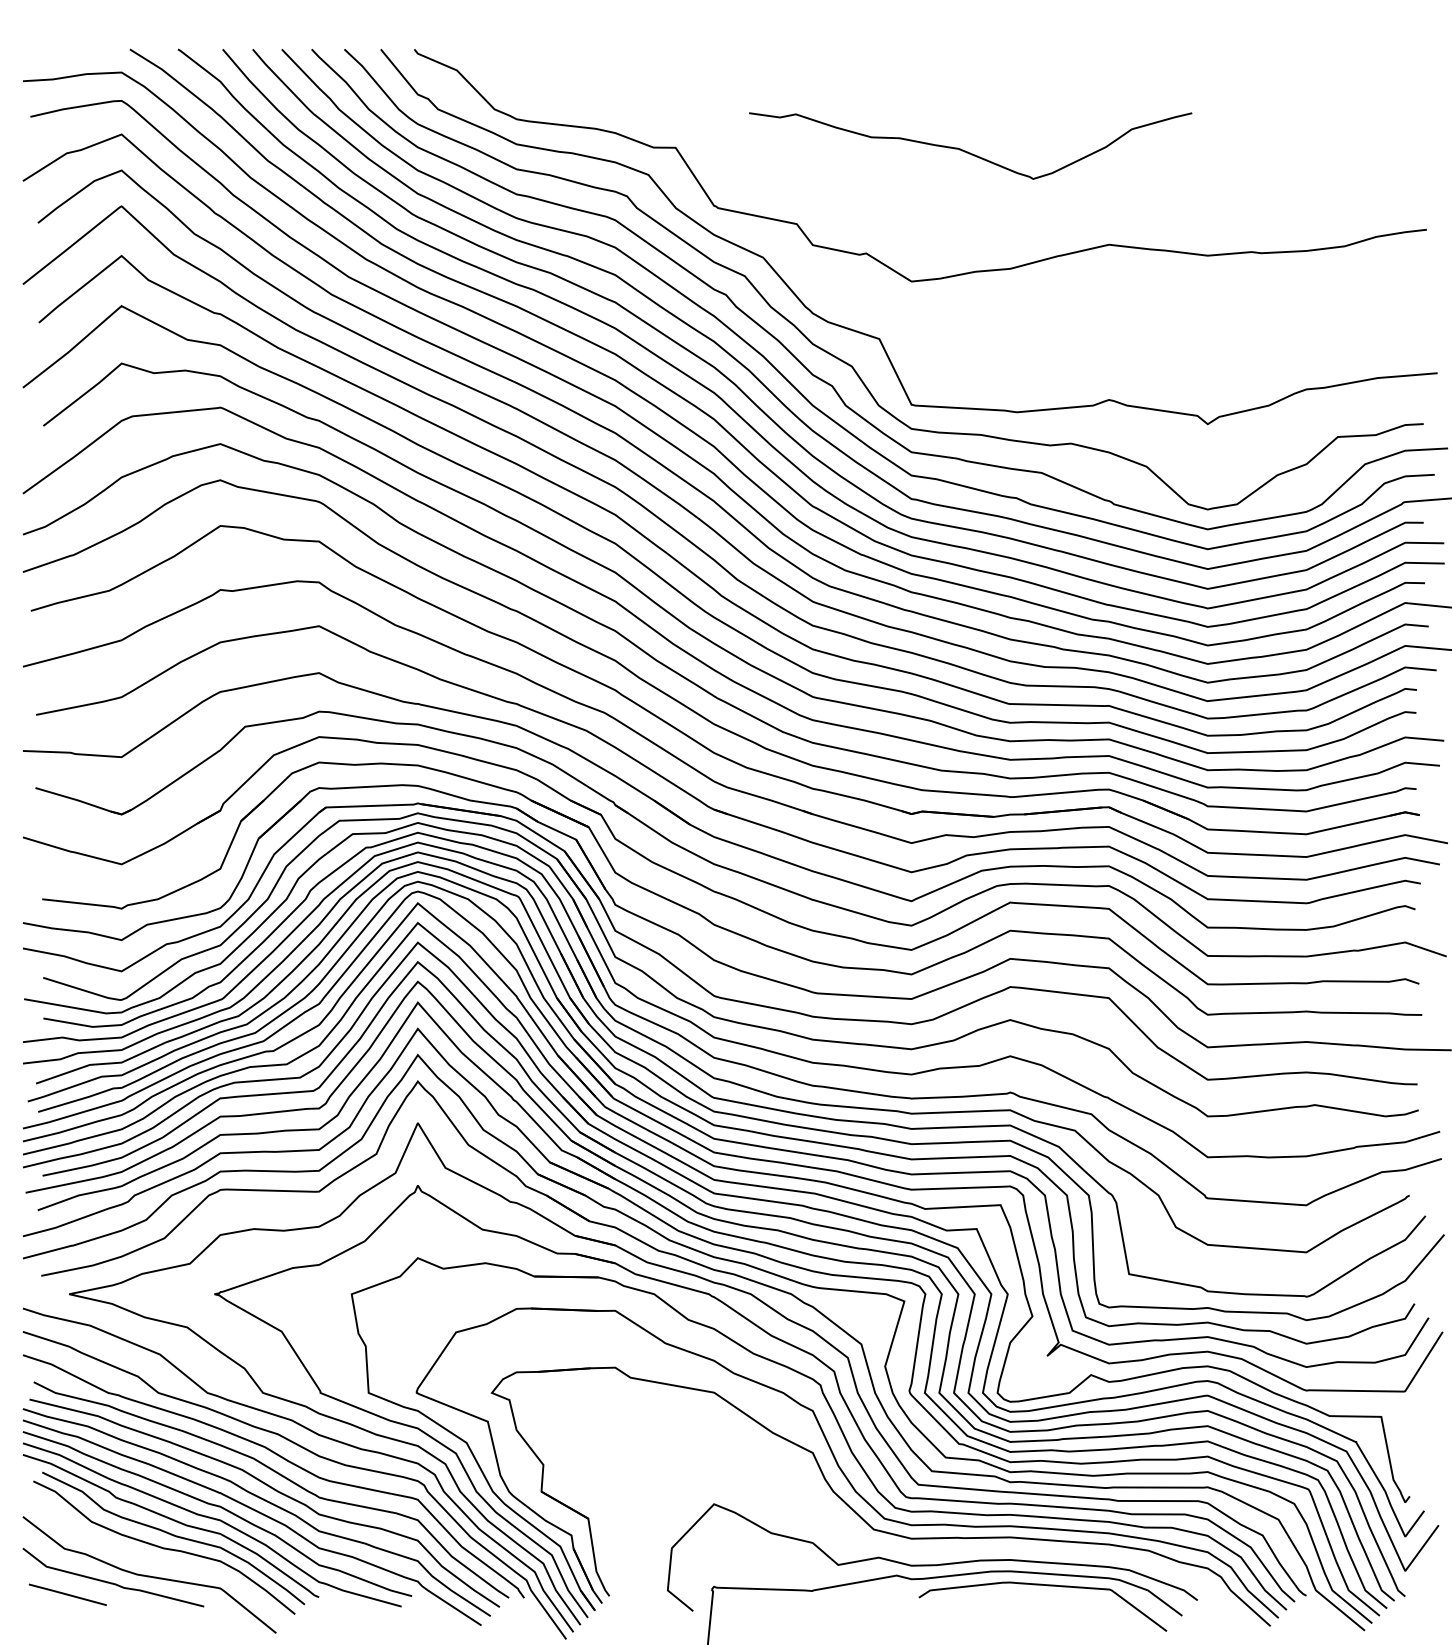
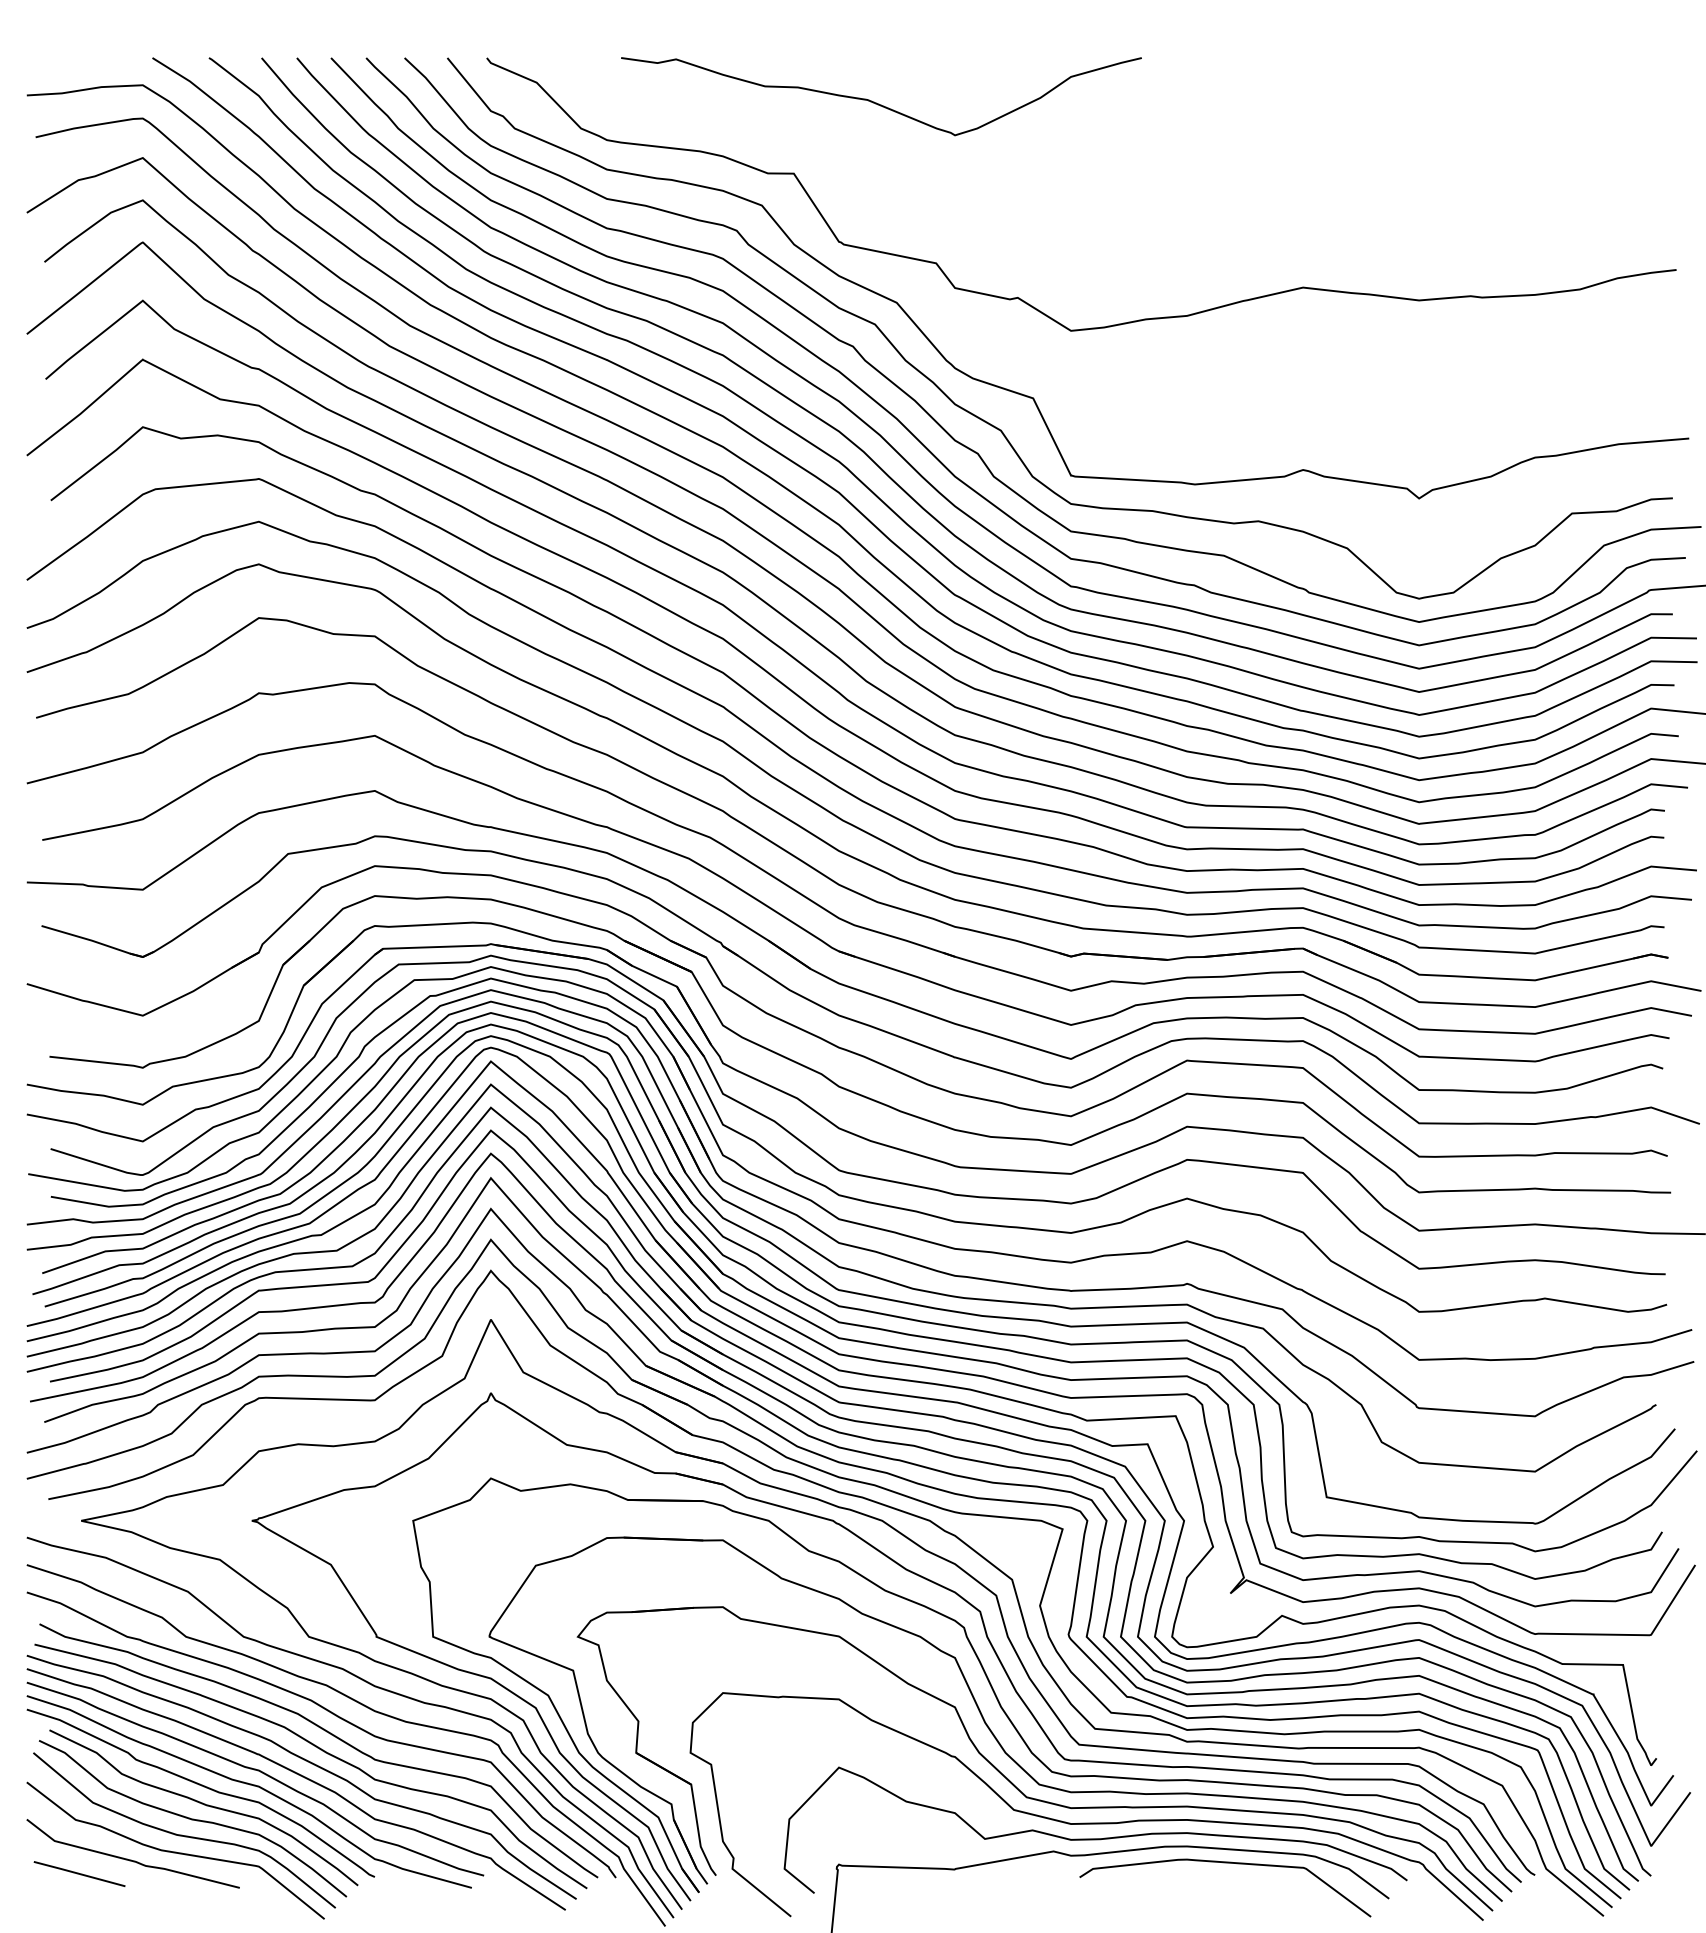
curve: (968, 151) -> (879, 103), moved
curve: (924, 1550) -> (1086, 1822), added
curve: (155, 1561) -> (182, 1834), added

